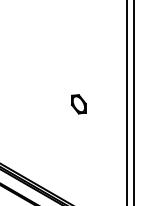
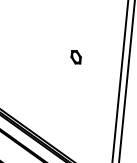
part: (78, 103) -> (76, 56), size x0.71

